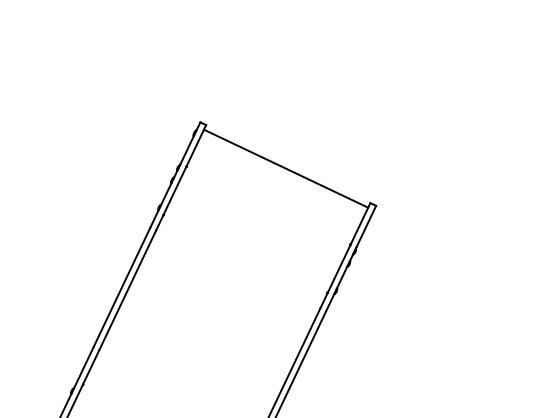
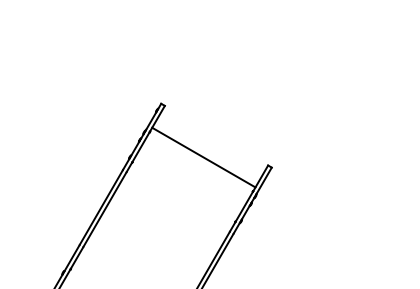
line: (285, 168) -> (203, 157), moved

